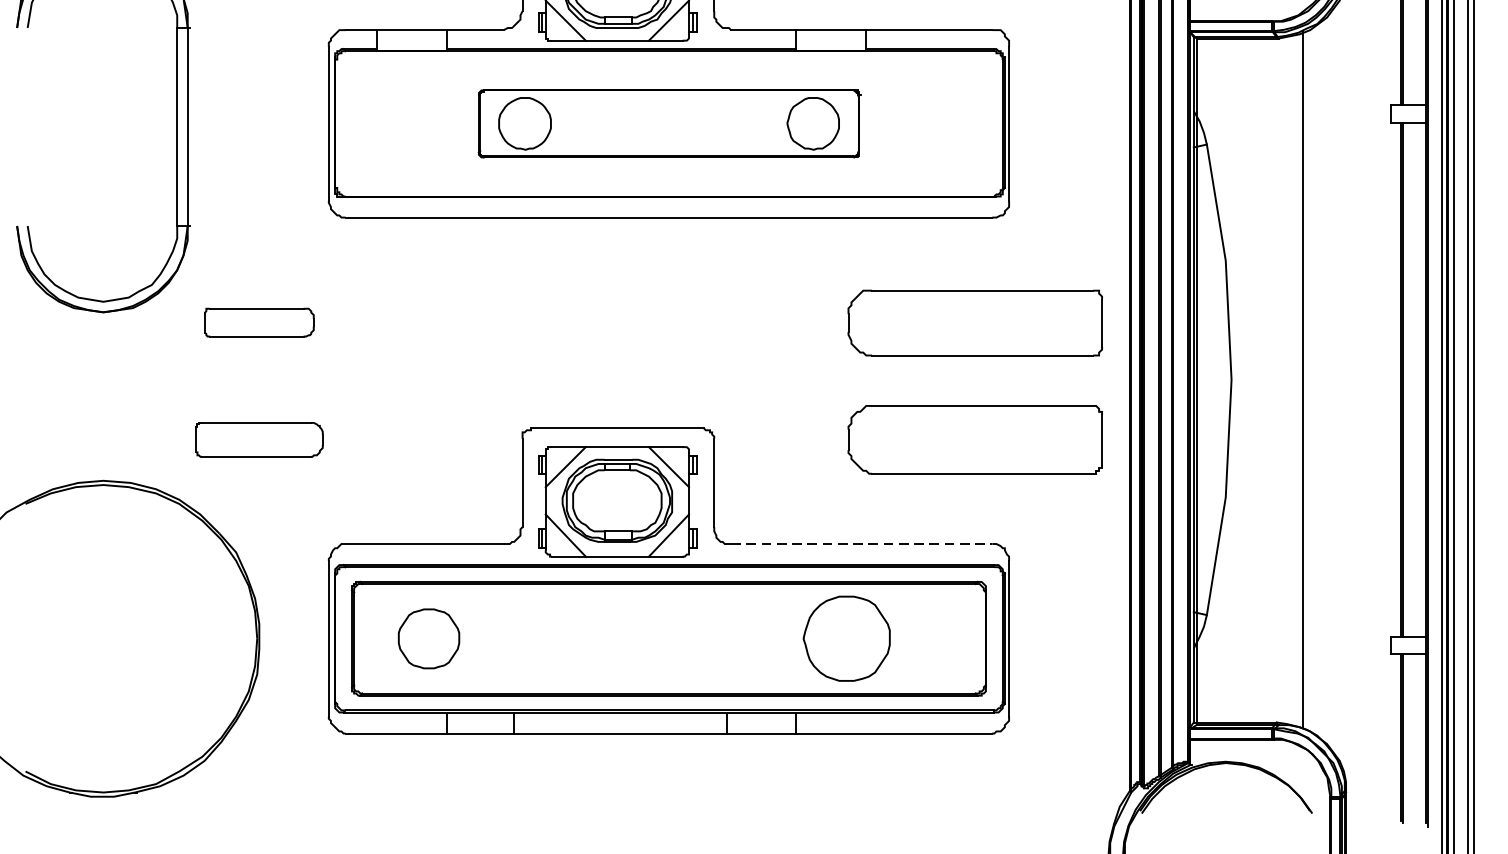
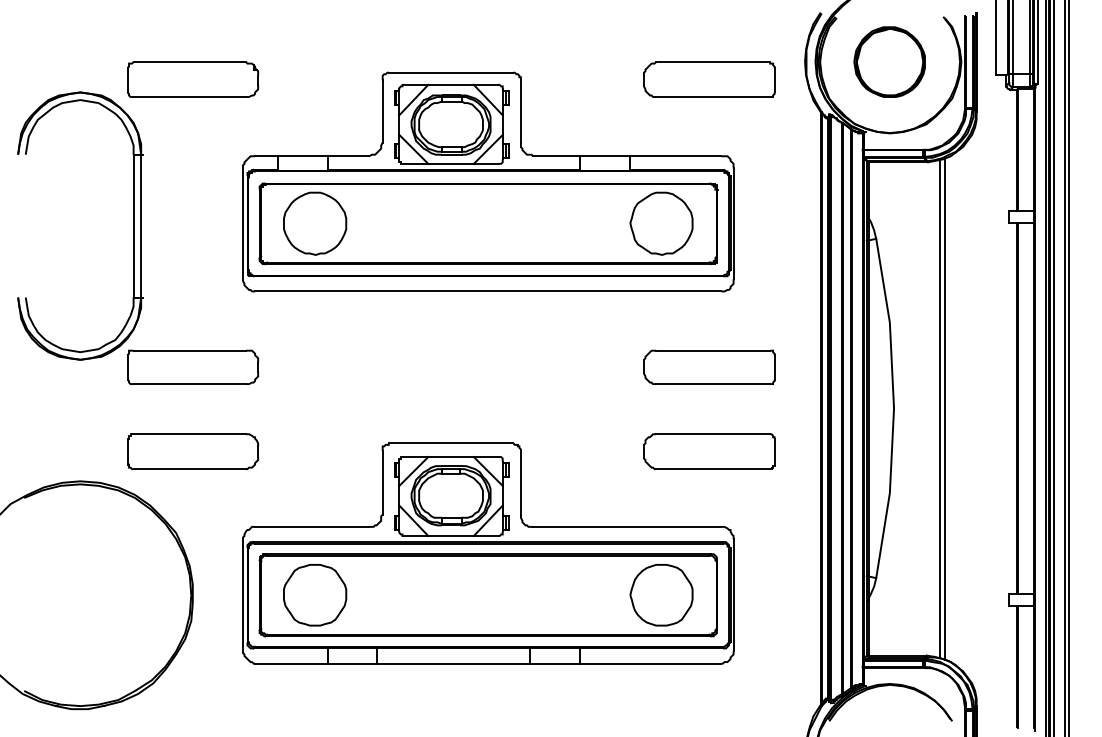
part: (669, 123) -> (488, 223), size x1.67
part: (258, 321) -> (192, 366), size x1.67
part: (975, 321) -> (709, 366), size x0.71
line: (1295, 379) -> (940, 408), added
part: (258, 439) -> (192, 451), size x1.43
part: (975, 439) -> (709, 451), size x0.71
line: (862, 543) -> (627, 526), dashed -> solid
part: (429, 639) -> (315, 595), size x1.43
part: (846, 639) -> (661, 595), moved

